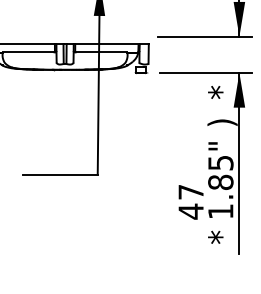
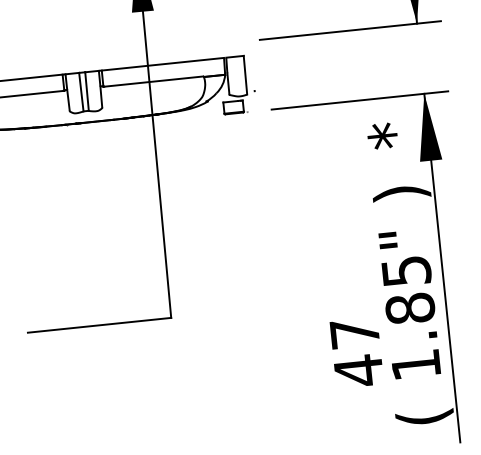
text: (222, 236) -> (424, 412), * -> (

